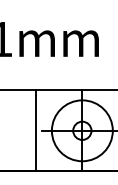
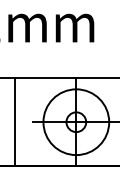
line: (36, 130) -> (14, 121), moved

